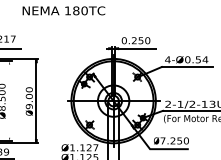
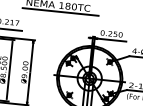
line: (67, 19) -> (60, 12), added
line: (9, 100) -> (9, 70), added

